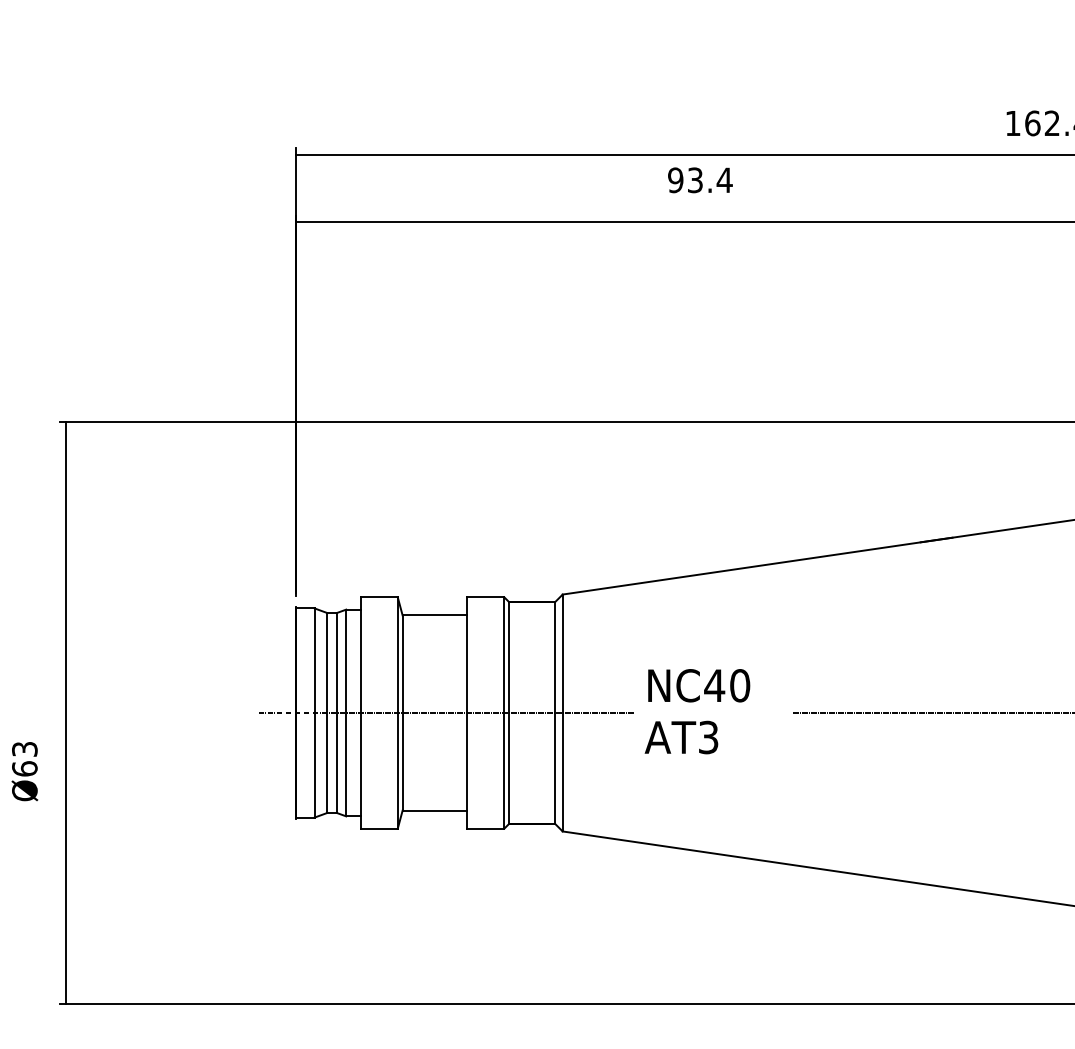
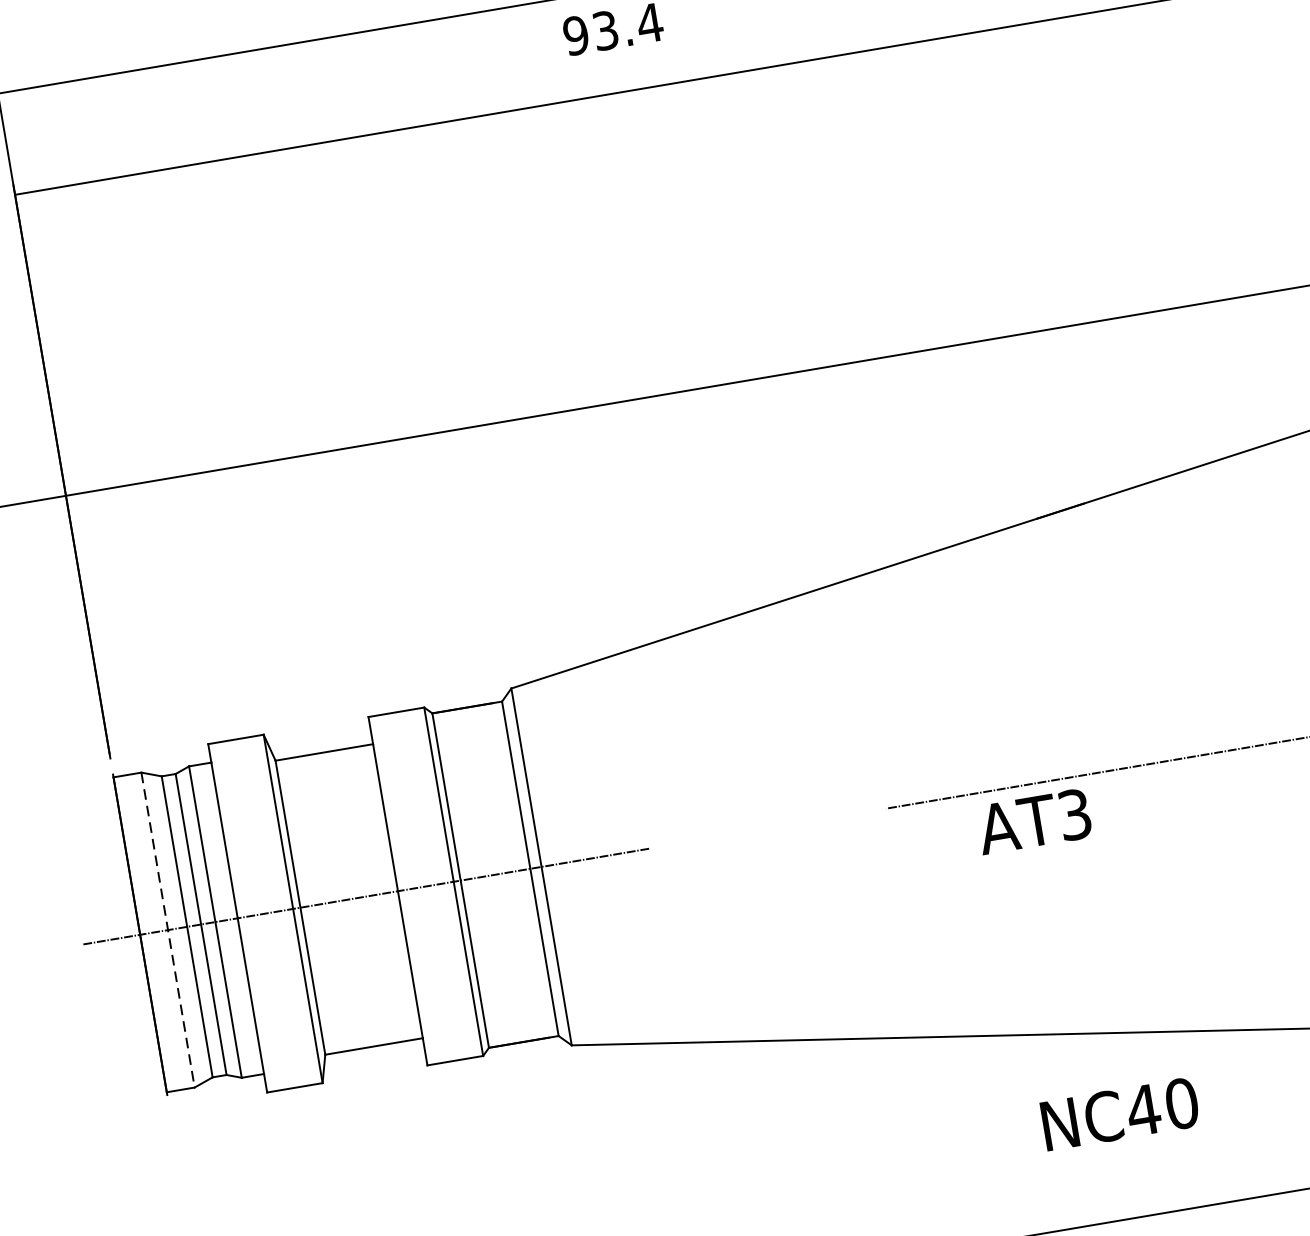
text: (699, 685) -> (1120, 1113), moved
line: (314, 713) -> (167, 930), solid -> dashed
text: (681, 737) -> (1034, 821), moved

